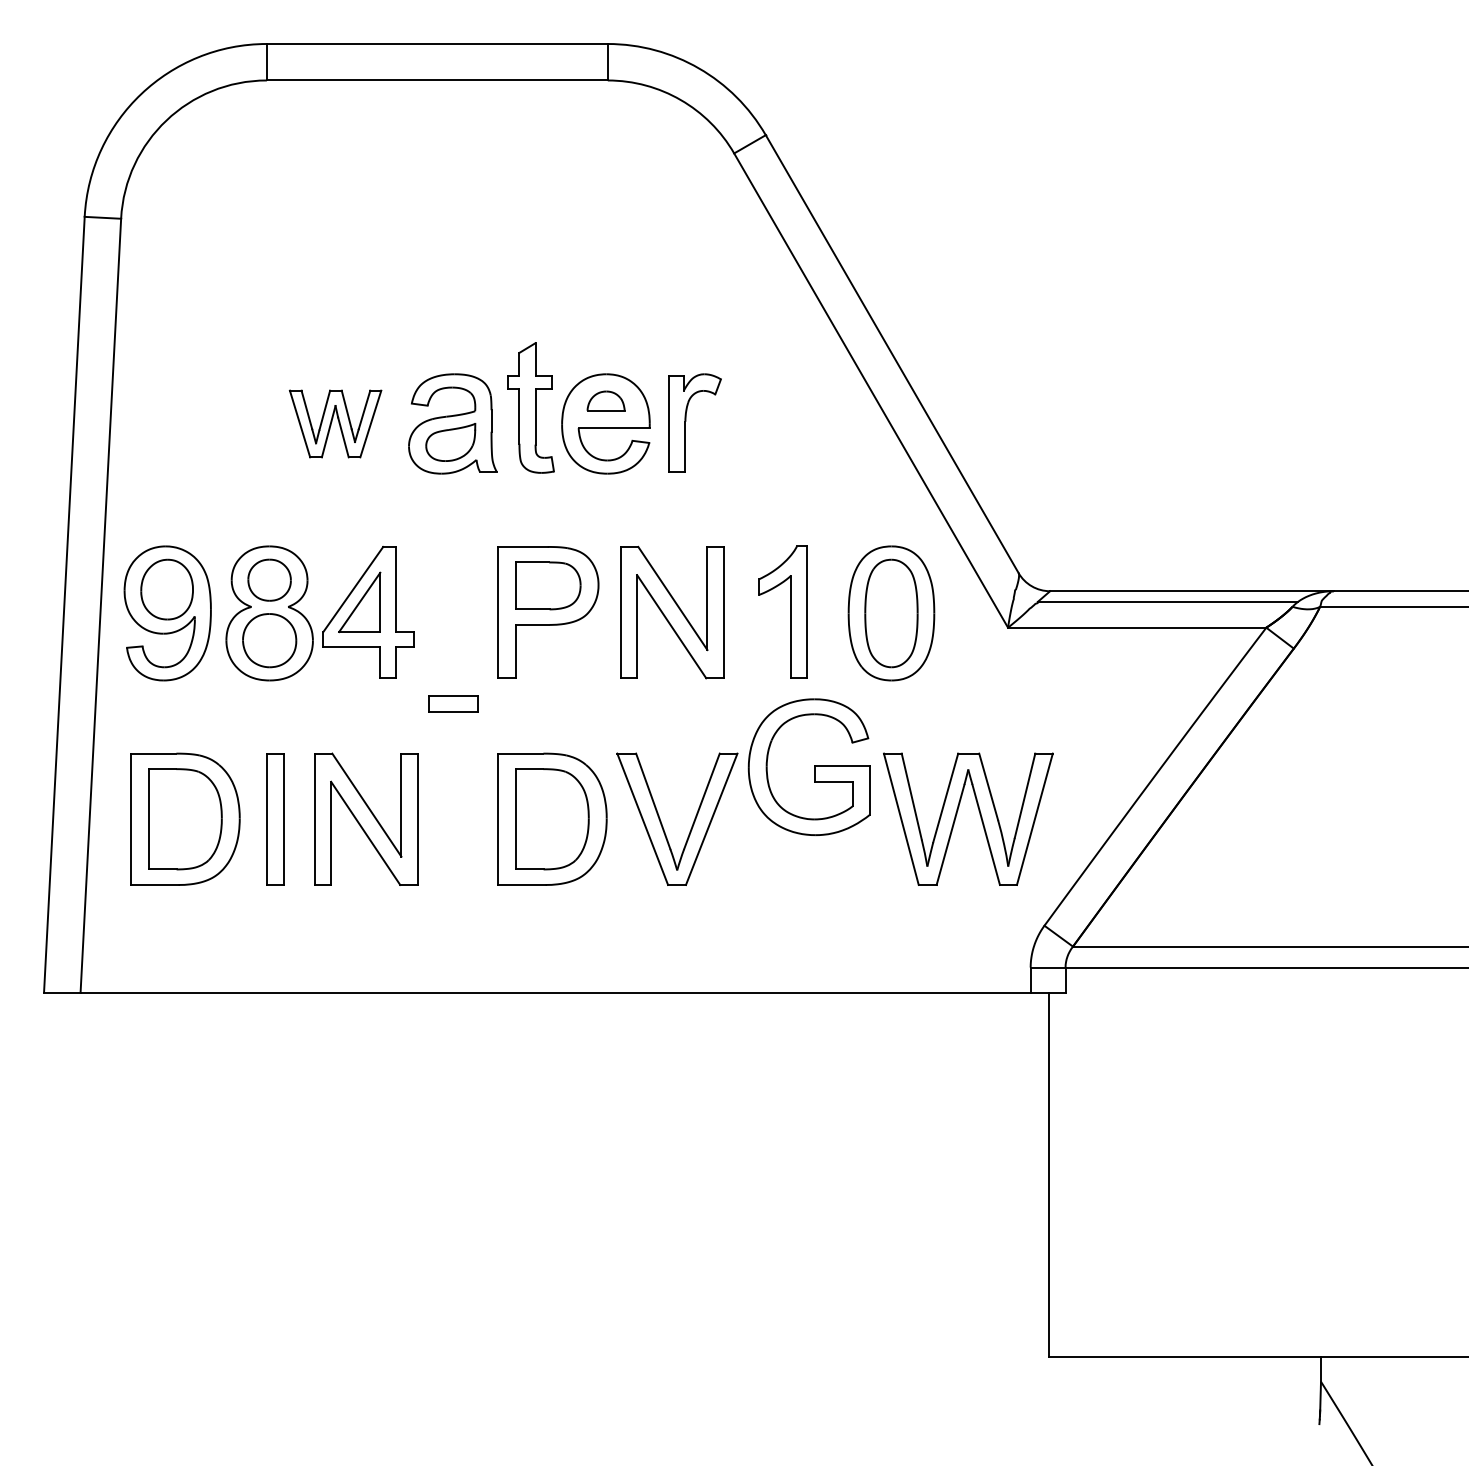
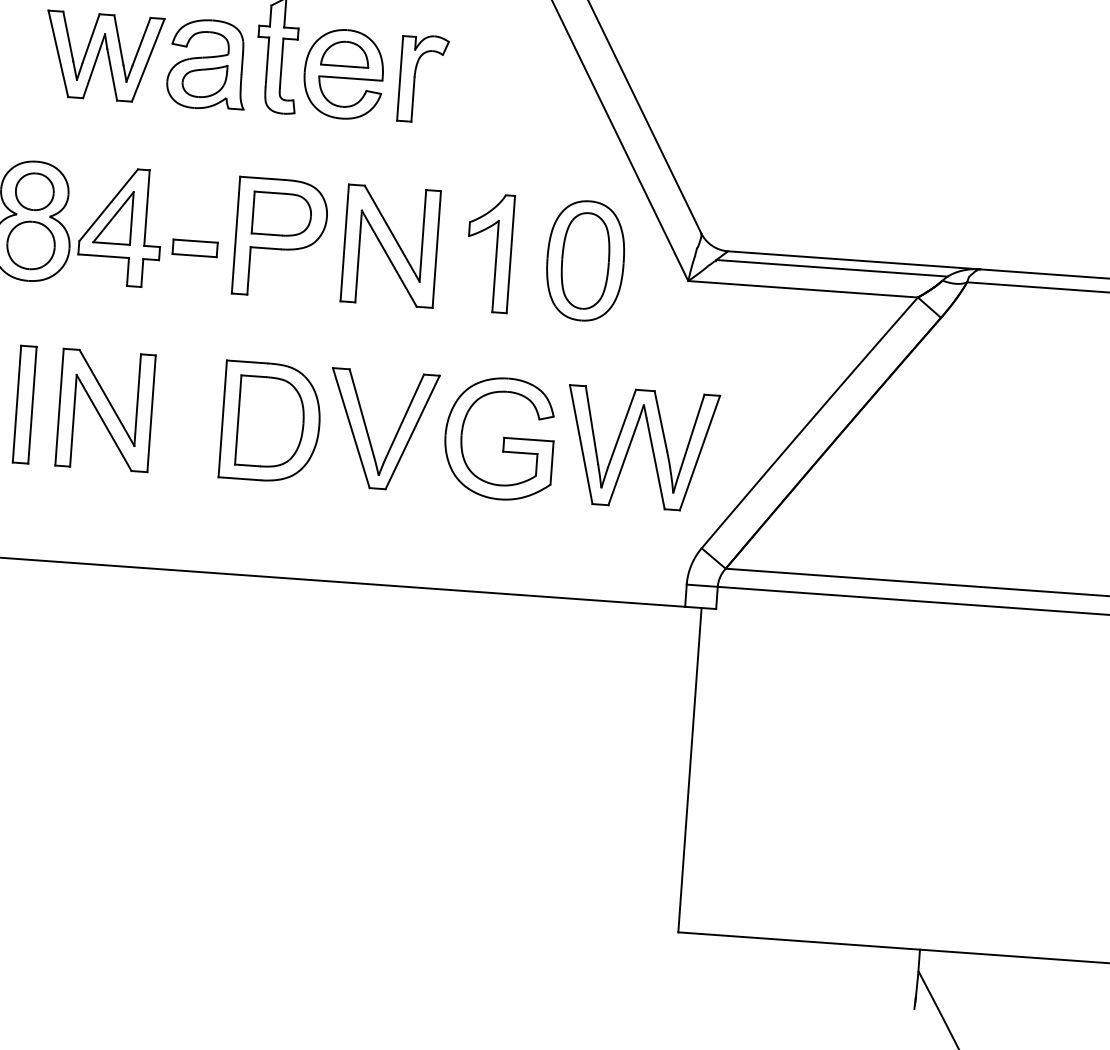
part: (605, 400) -> (344, 53), size x1.43
part: (335, 423) -> (103, 56), size x1.43
part: (453, 703) -> (195, 248), moved
part: (808, 766) -> (498, 437), moved

